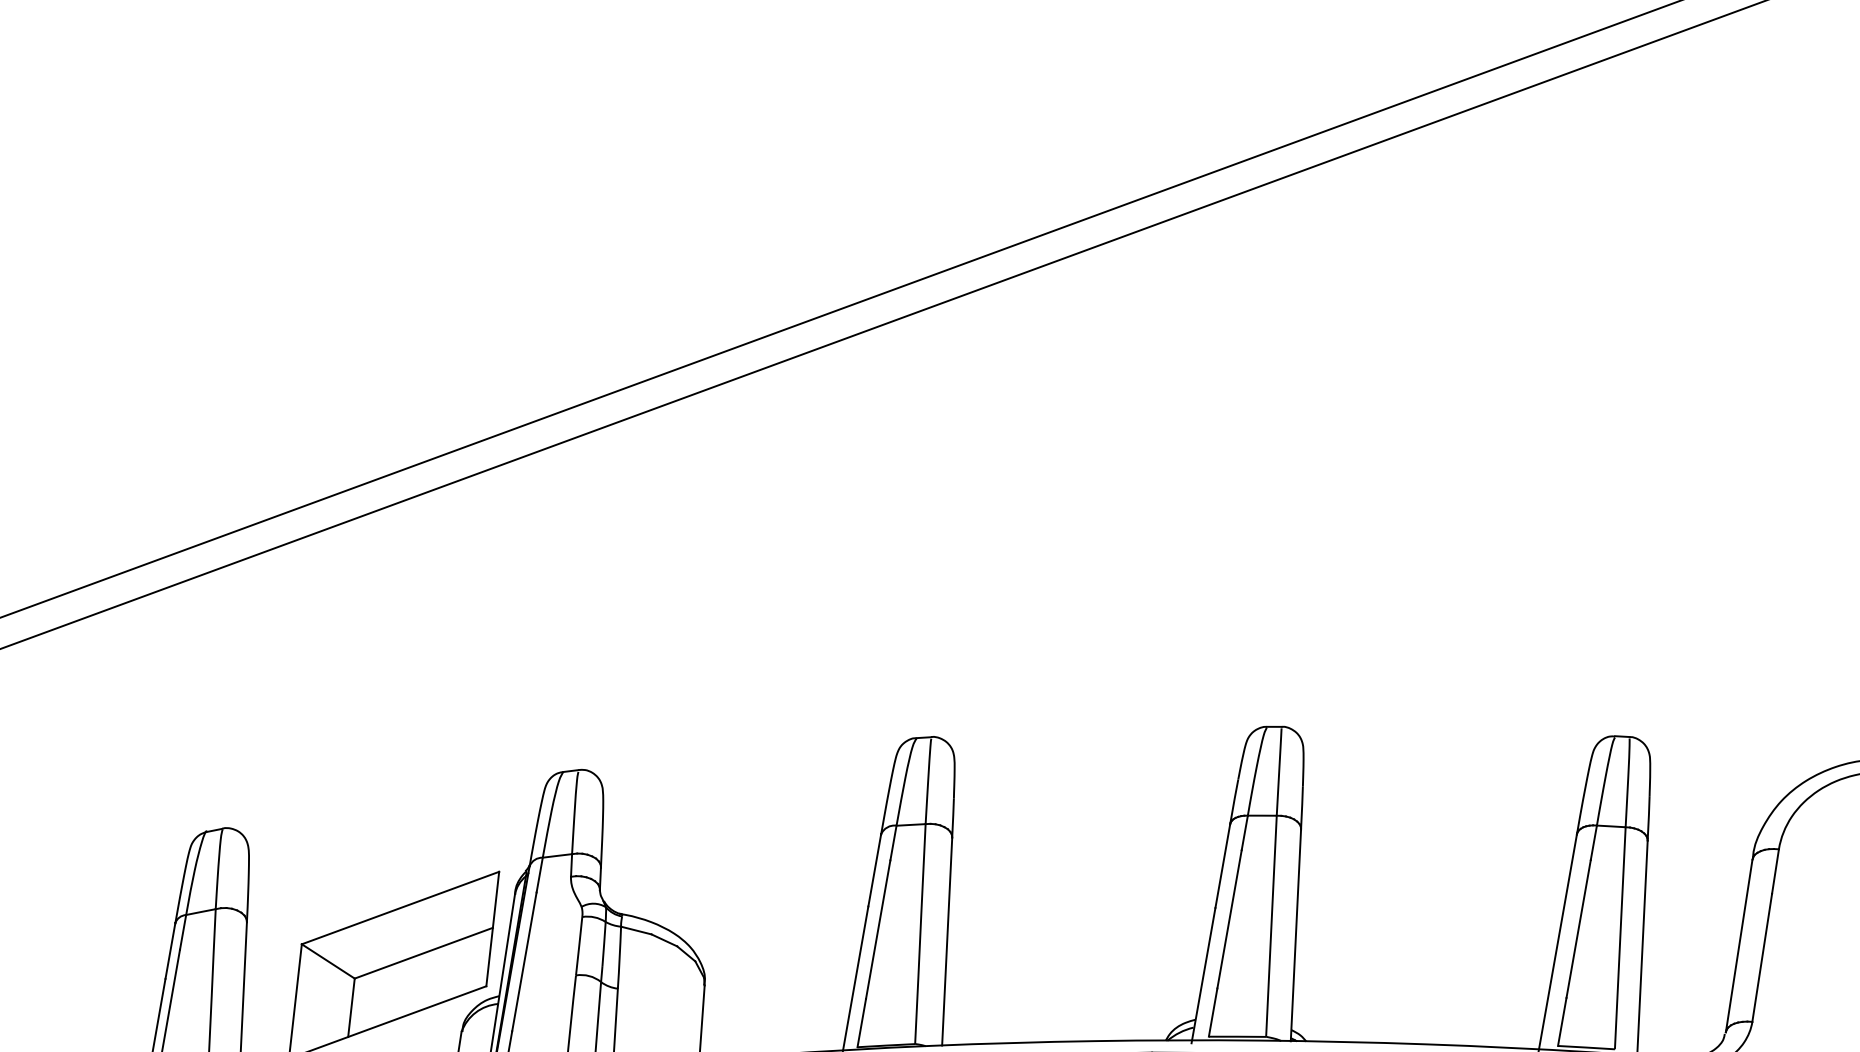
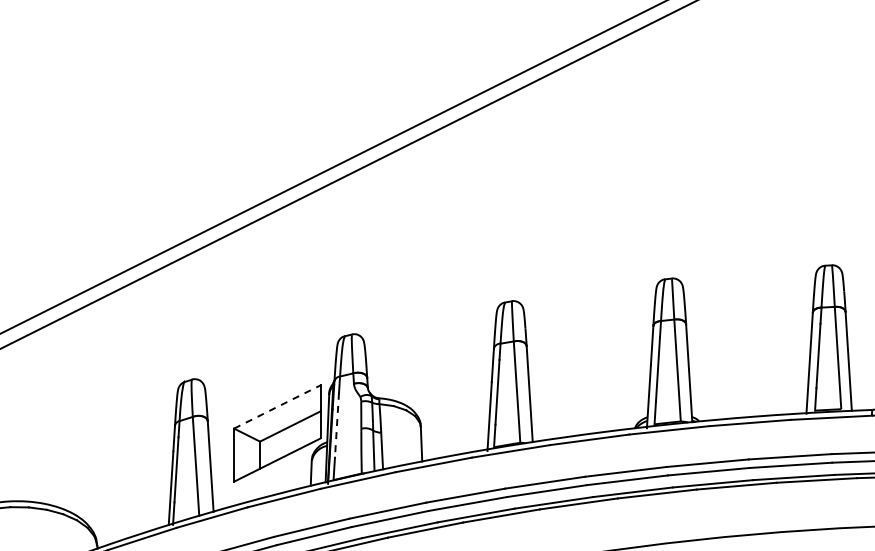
line: (400, 907) -> (277, 406), solid -> dashed
line: (525, 962) -> (337, 425), solid -> dashed

